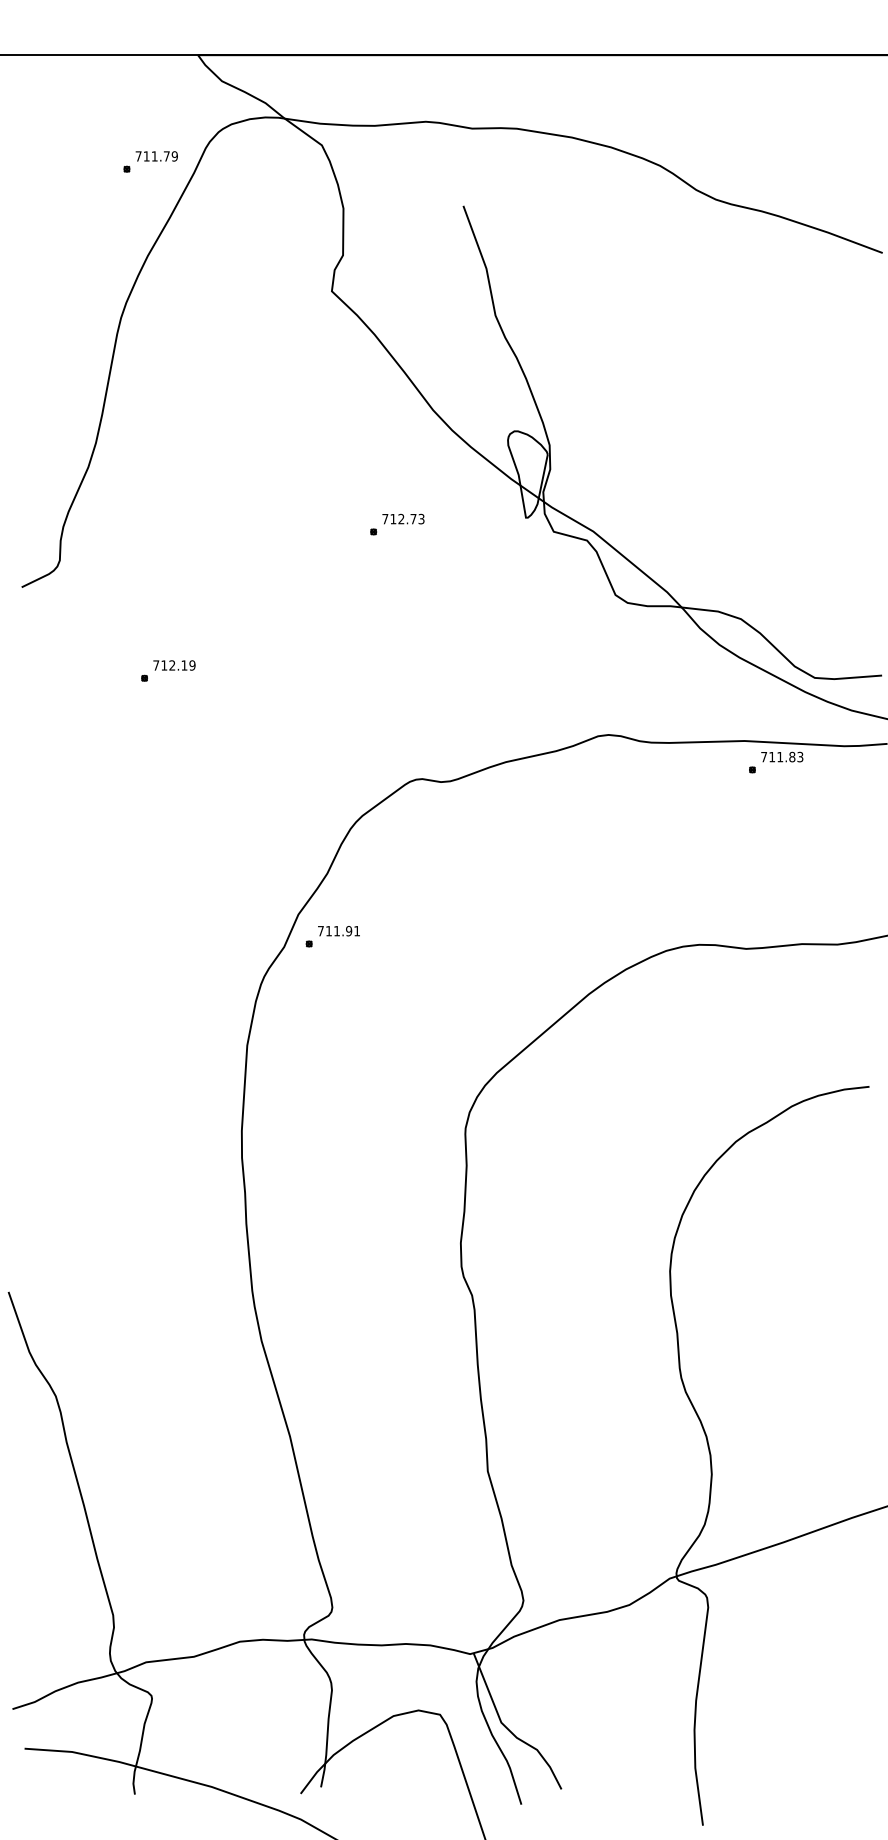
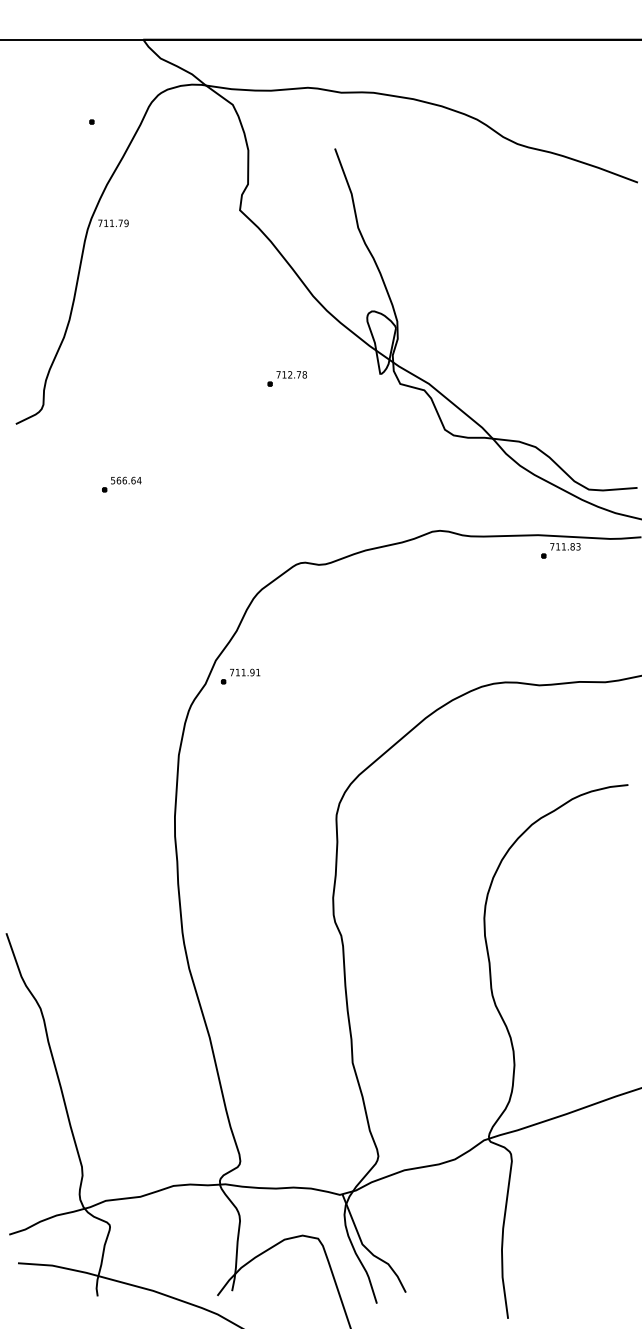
text: (156, 156) -> (113, 223), moved
text: (421, 519) -> (304, 375), 712.73 -> 712.78
text: (174, 665) -> (126, 480), 712.19 -> 566.64

